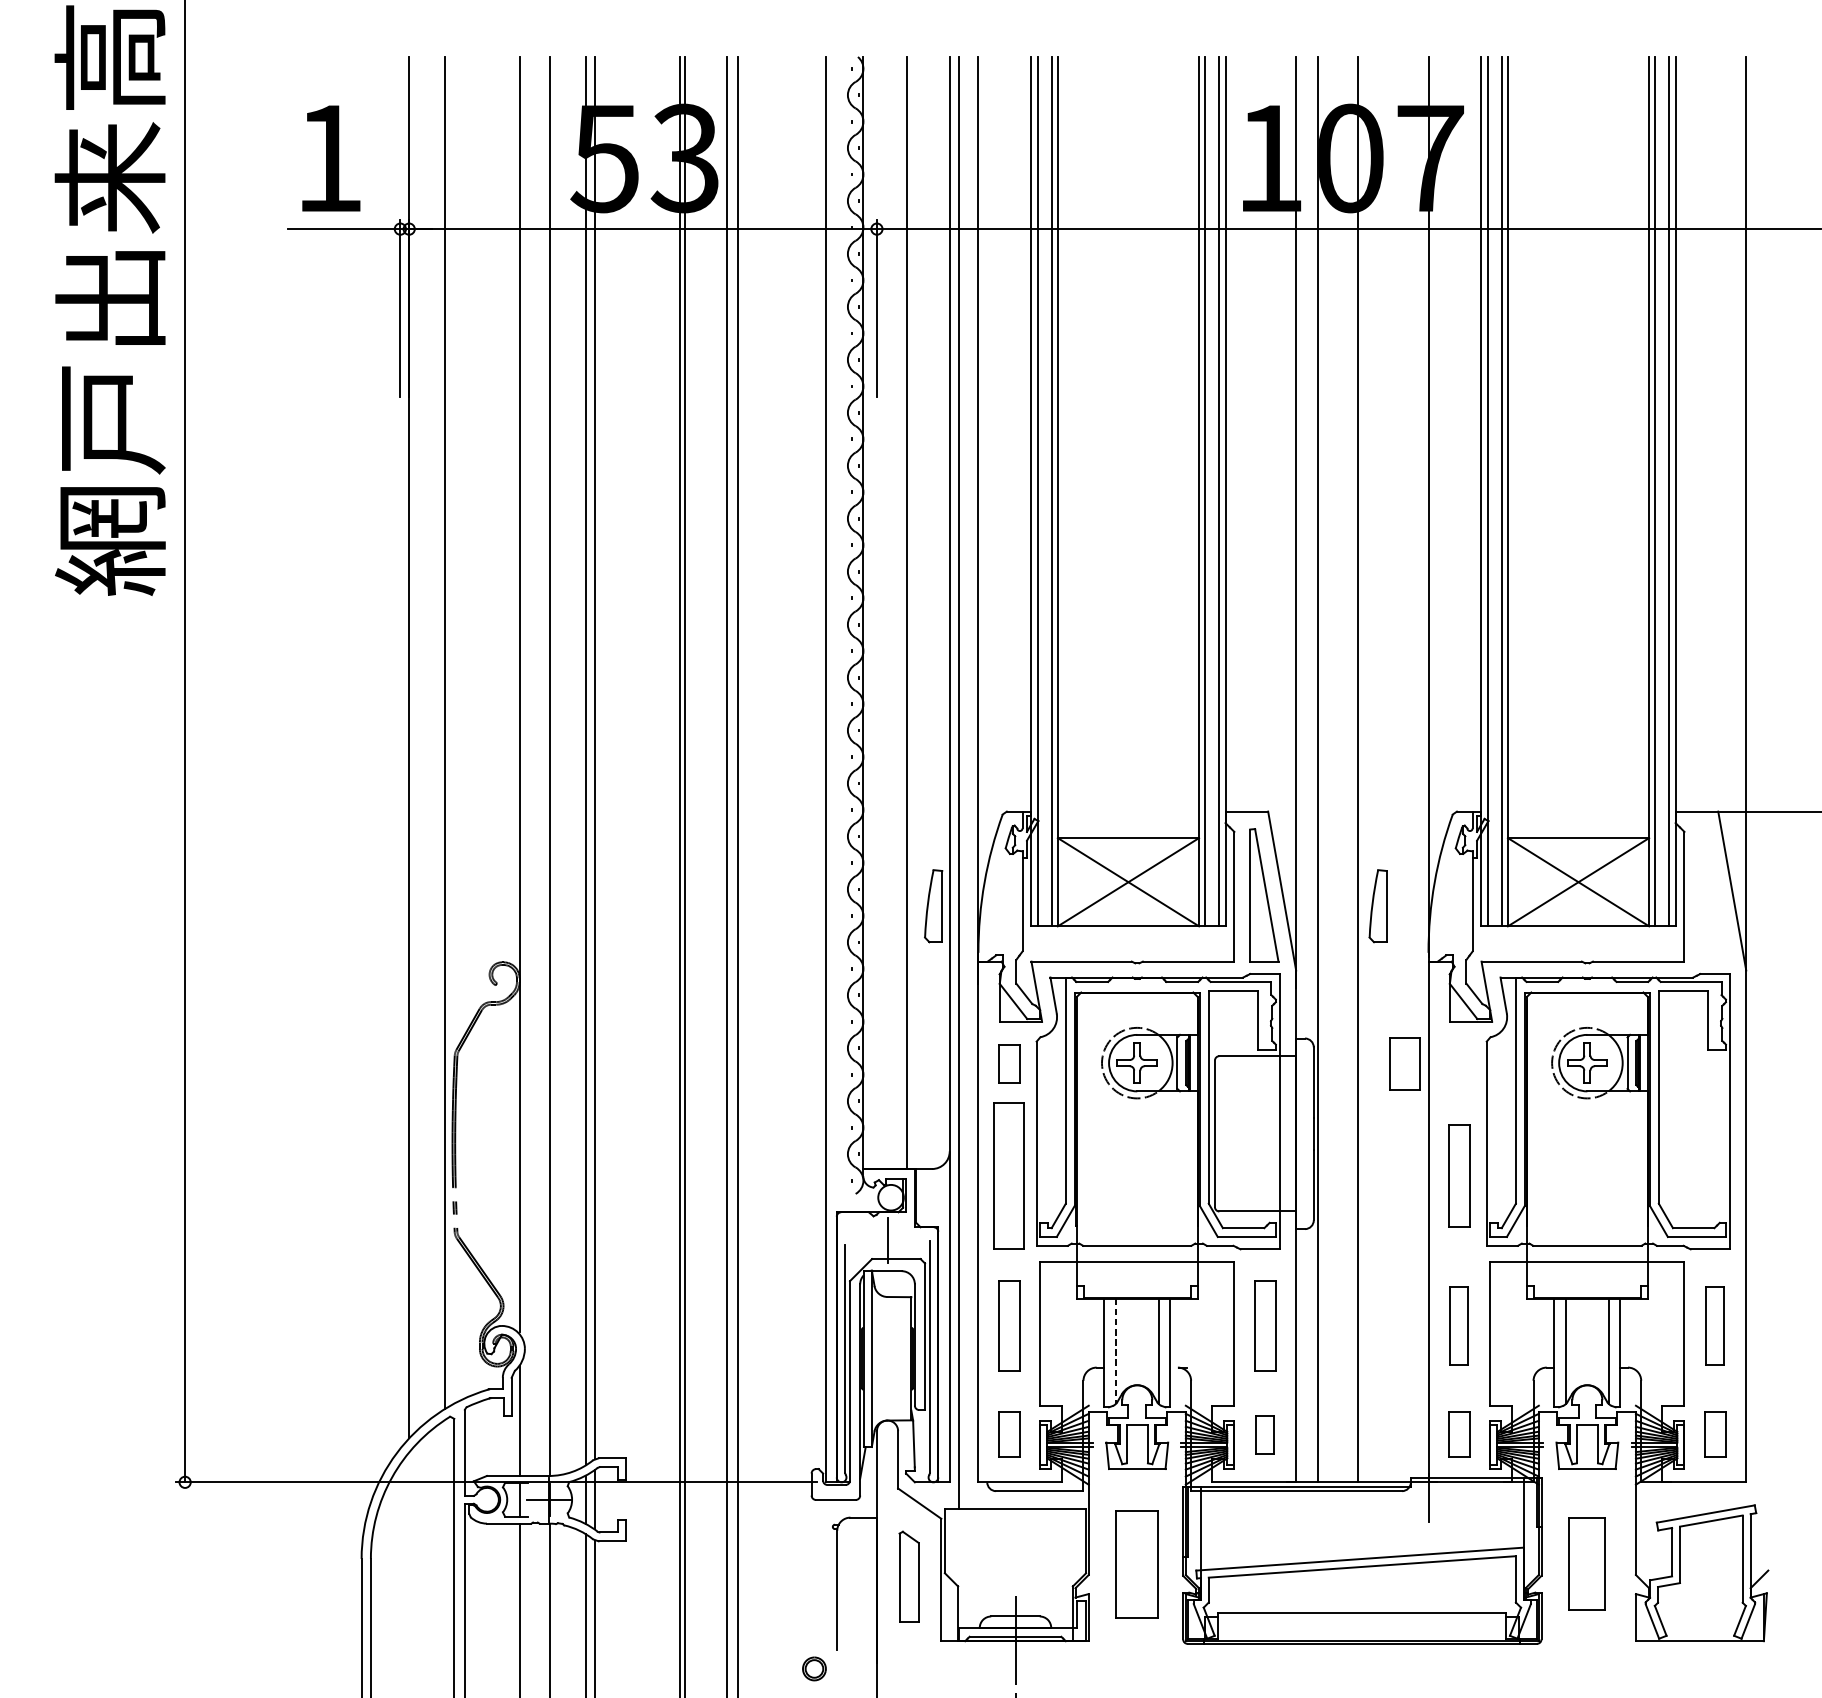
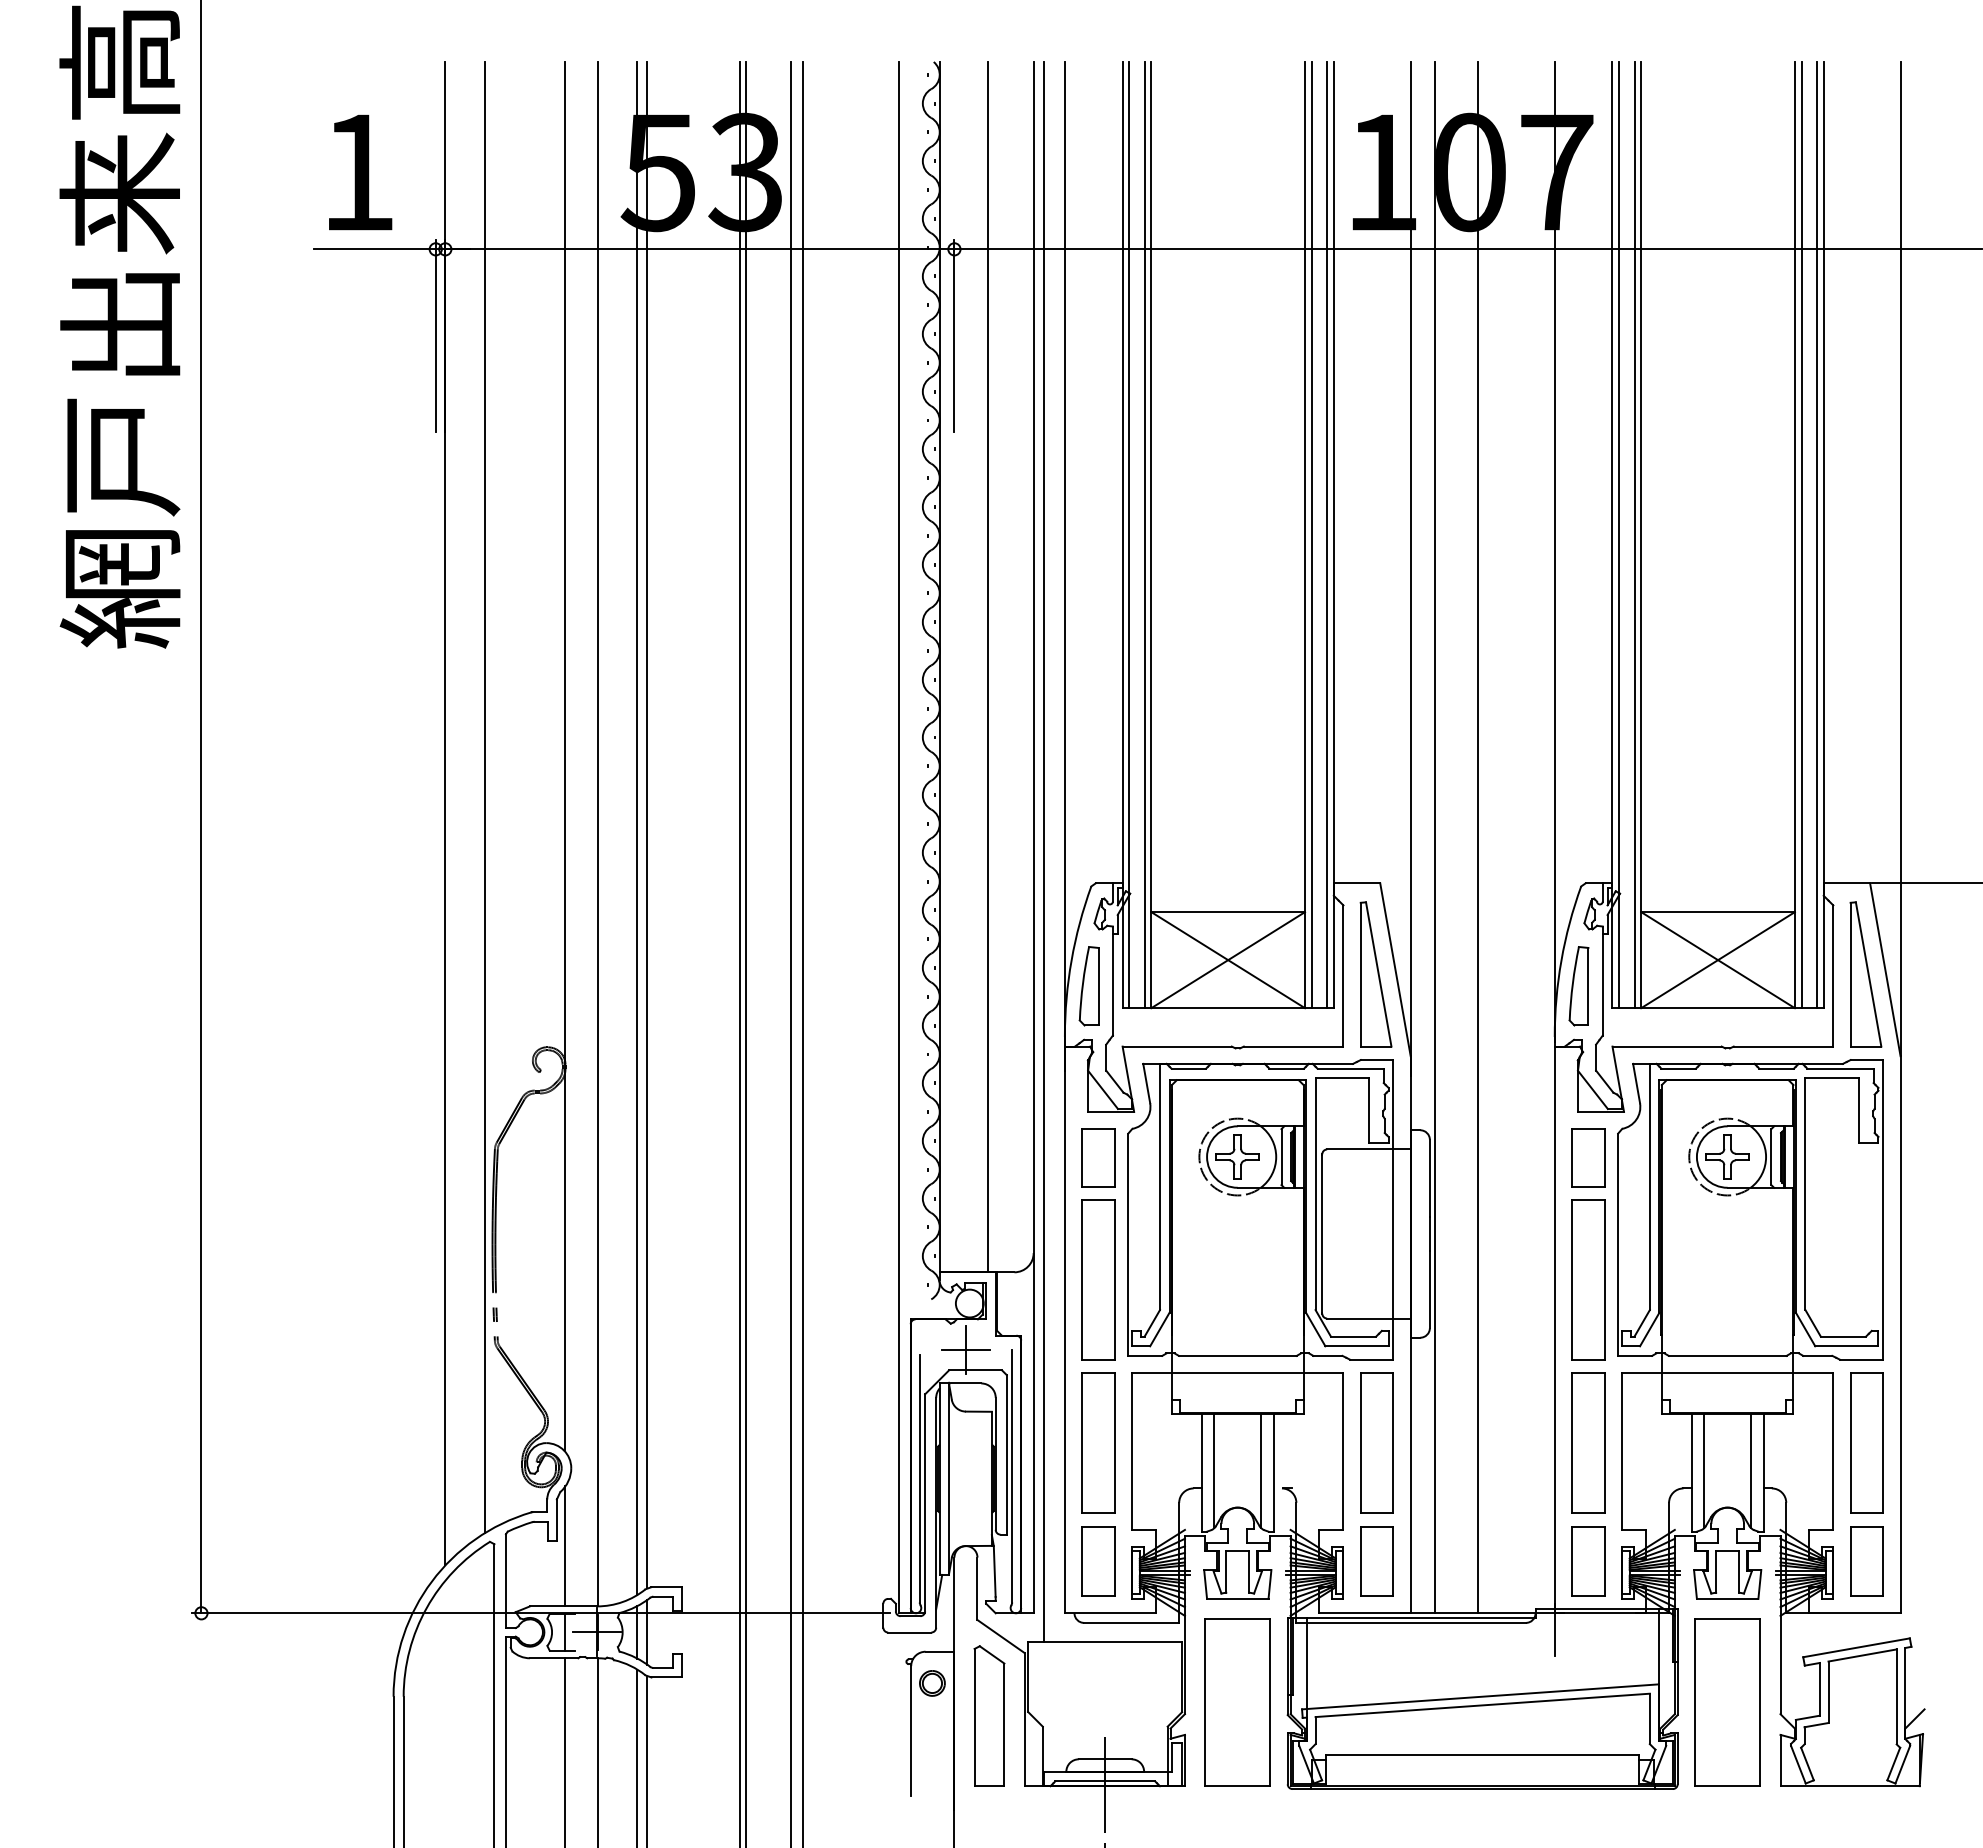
part: (1714, 895) -> (1865, 974), added
part: (933, 906) -> (1088, 986), moved
part: (1377, 906) -> (1578, 986), moved
part: (1009, 1063) -> (1098, 1157), size x1.43
part: (1405, 1063) -> (1588, 1157), moved
part: (1459, 1175) -> (1588, 1279), size x1.43
line: (887, 1240) -> (965, 1350), added
part: (1009, 1325) -> (1098, 1442), size x1.43
part: (1264, 1325) -> (1376, 1442), size x1.43
part: (1459, 1325) -> (1588, 1442), size x1.67
part: (1714, 1325) -> (1866, 1442), size x1.67
line: (1115, 1352) -> (1214, 1471), dashed -> solid
part: (1009, 1434) -> (1098, 1561), size x1.43
part: (1264, 1434) -> (1376, 1561), size x1.67
part: (1459, 1434) -> (1588, 1561), size x1.43
part: (1714, 1434) -> (1866, 1561), size x1.43
part: (1137, 1564) -> (1237, 1702), size x1.43
part: (1587, 1564) -> (1727, 1702), size x1.67
part: (909, 1576) -> (989, 1715), size x1.43
part: (814, 1669) -> (932, 1683), moved

